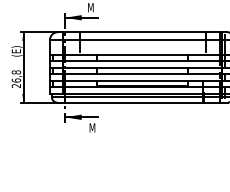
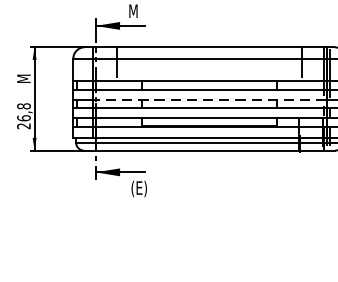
text: (16, 51) -> (24, 75), (E) -> M
line: (142, 67) -> (209, 99), solid -> dashed
text: (94, 128) -> (138, 188), M -> (E)

